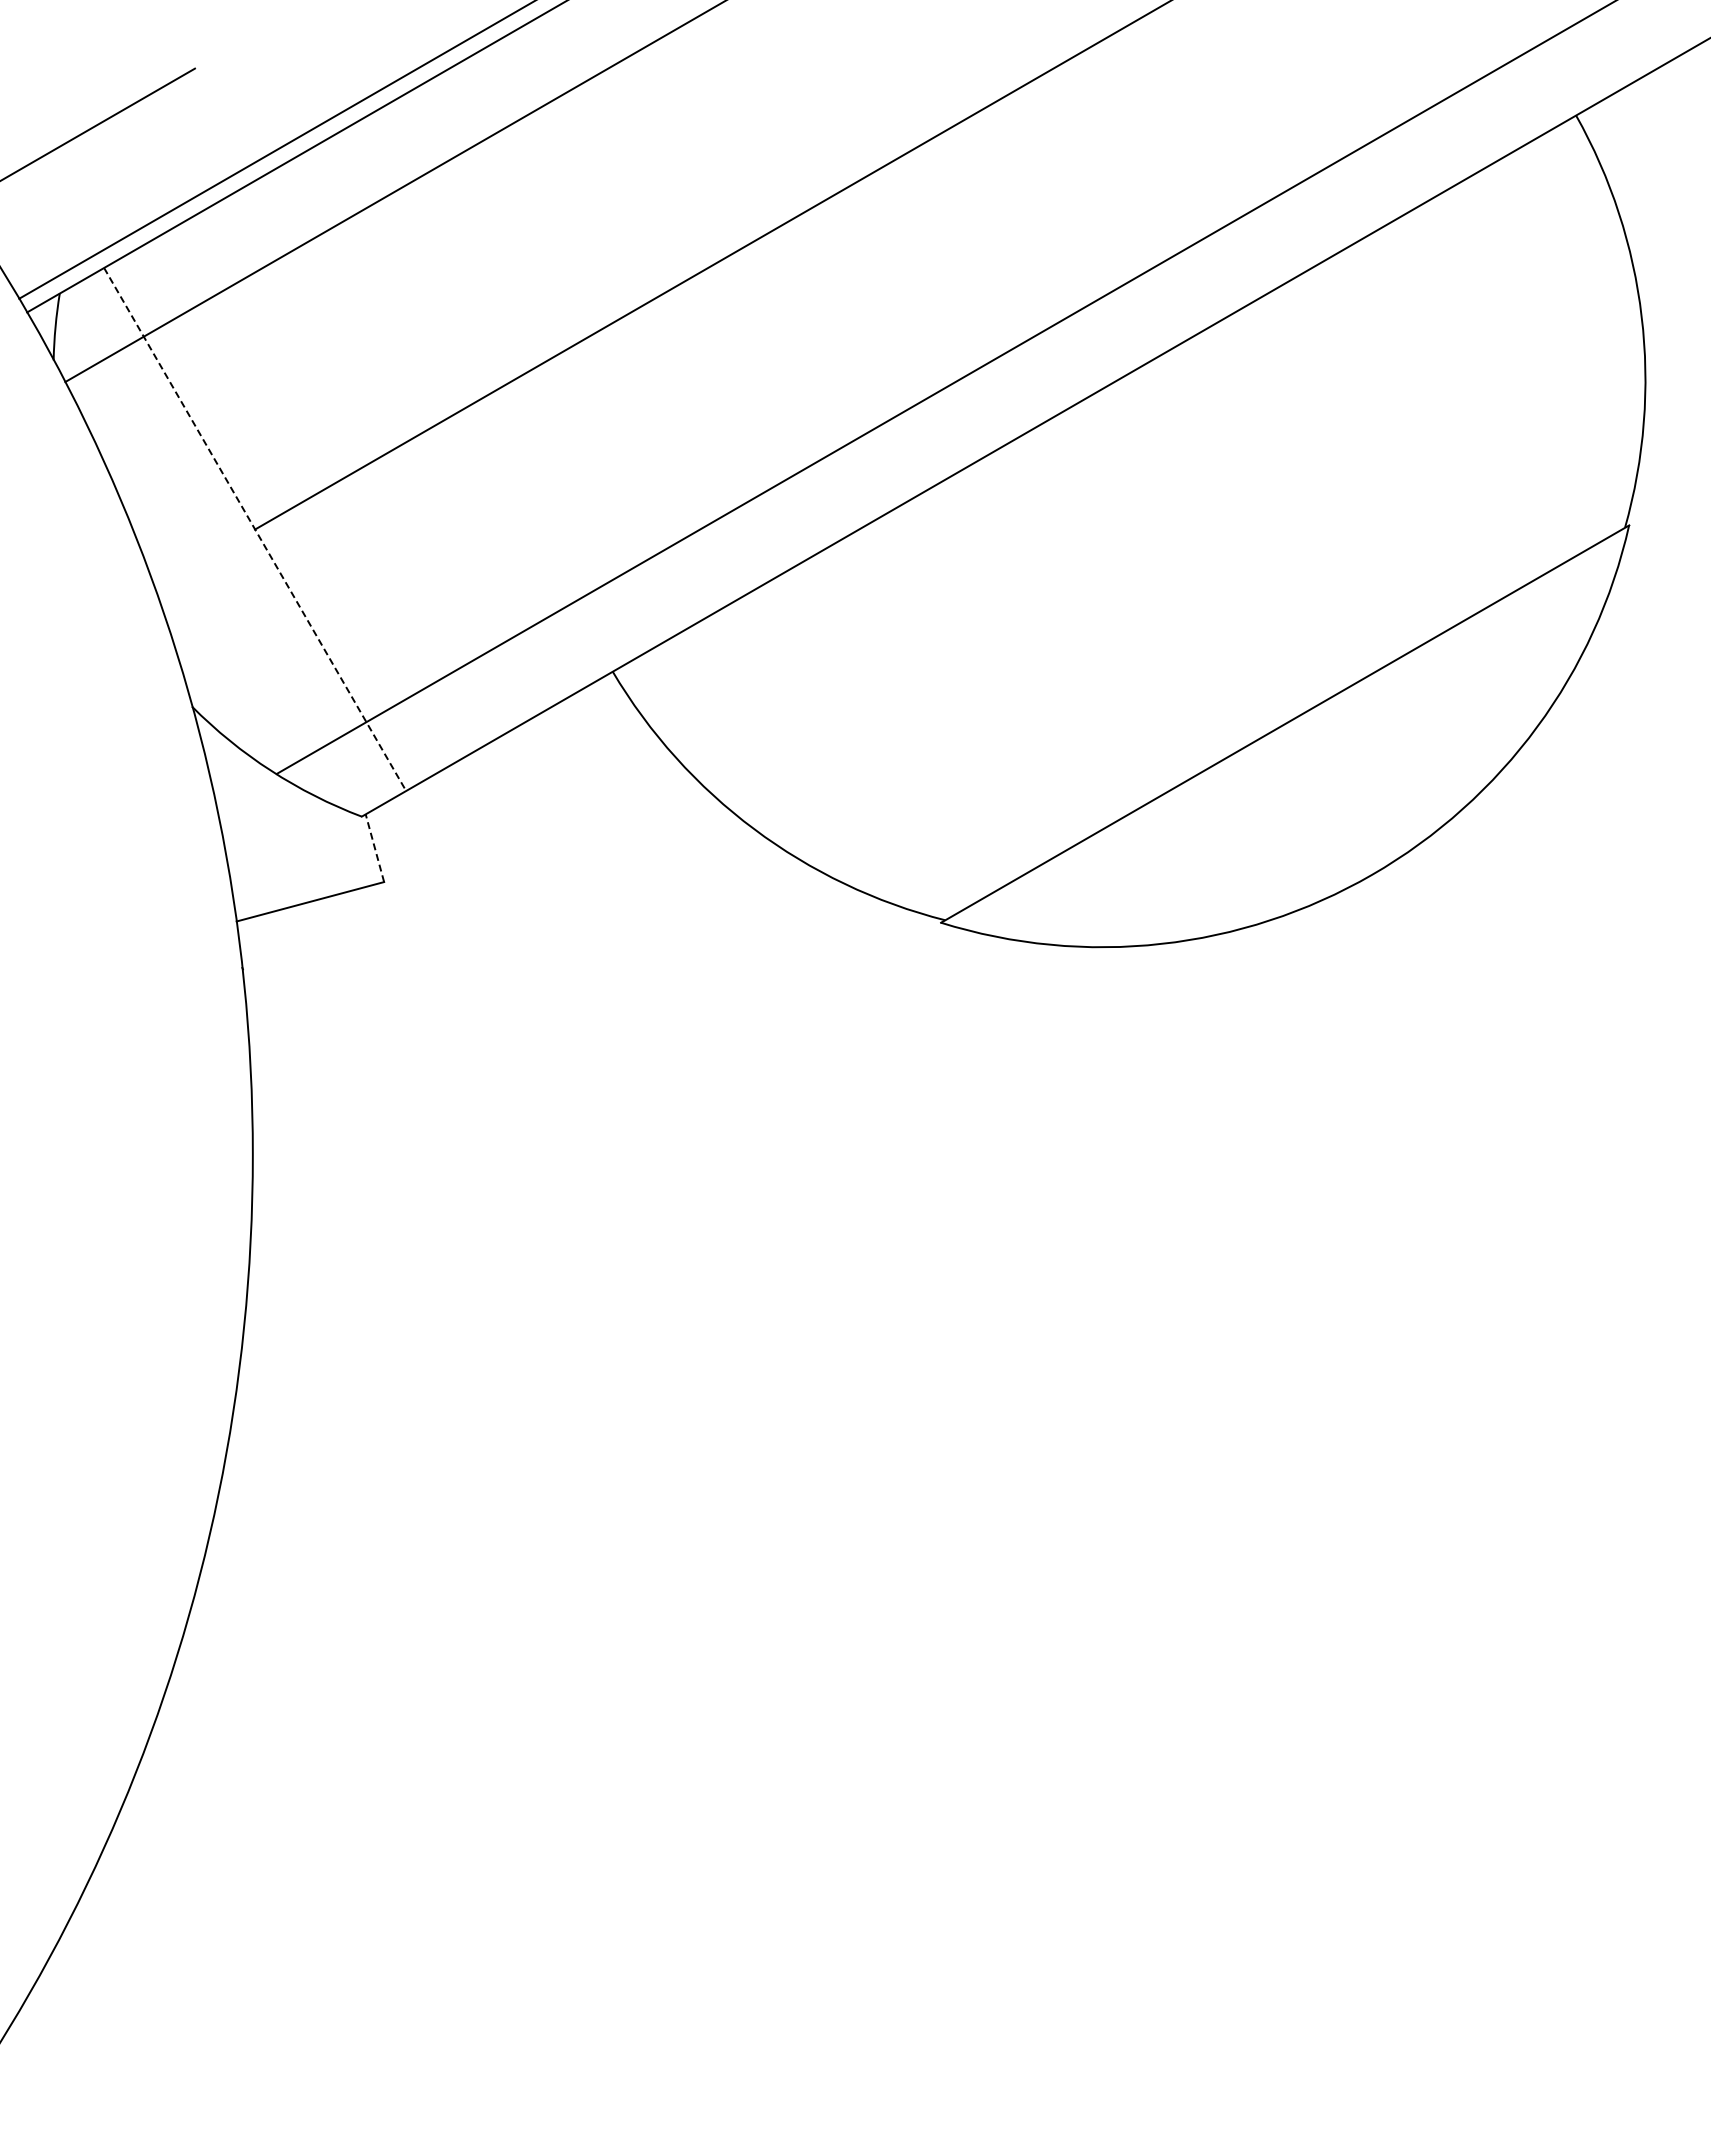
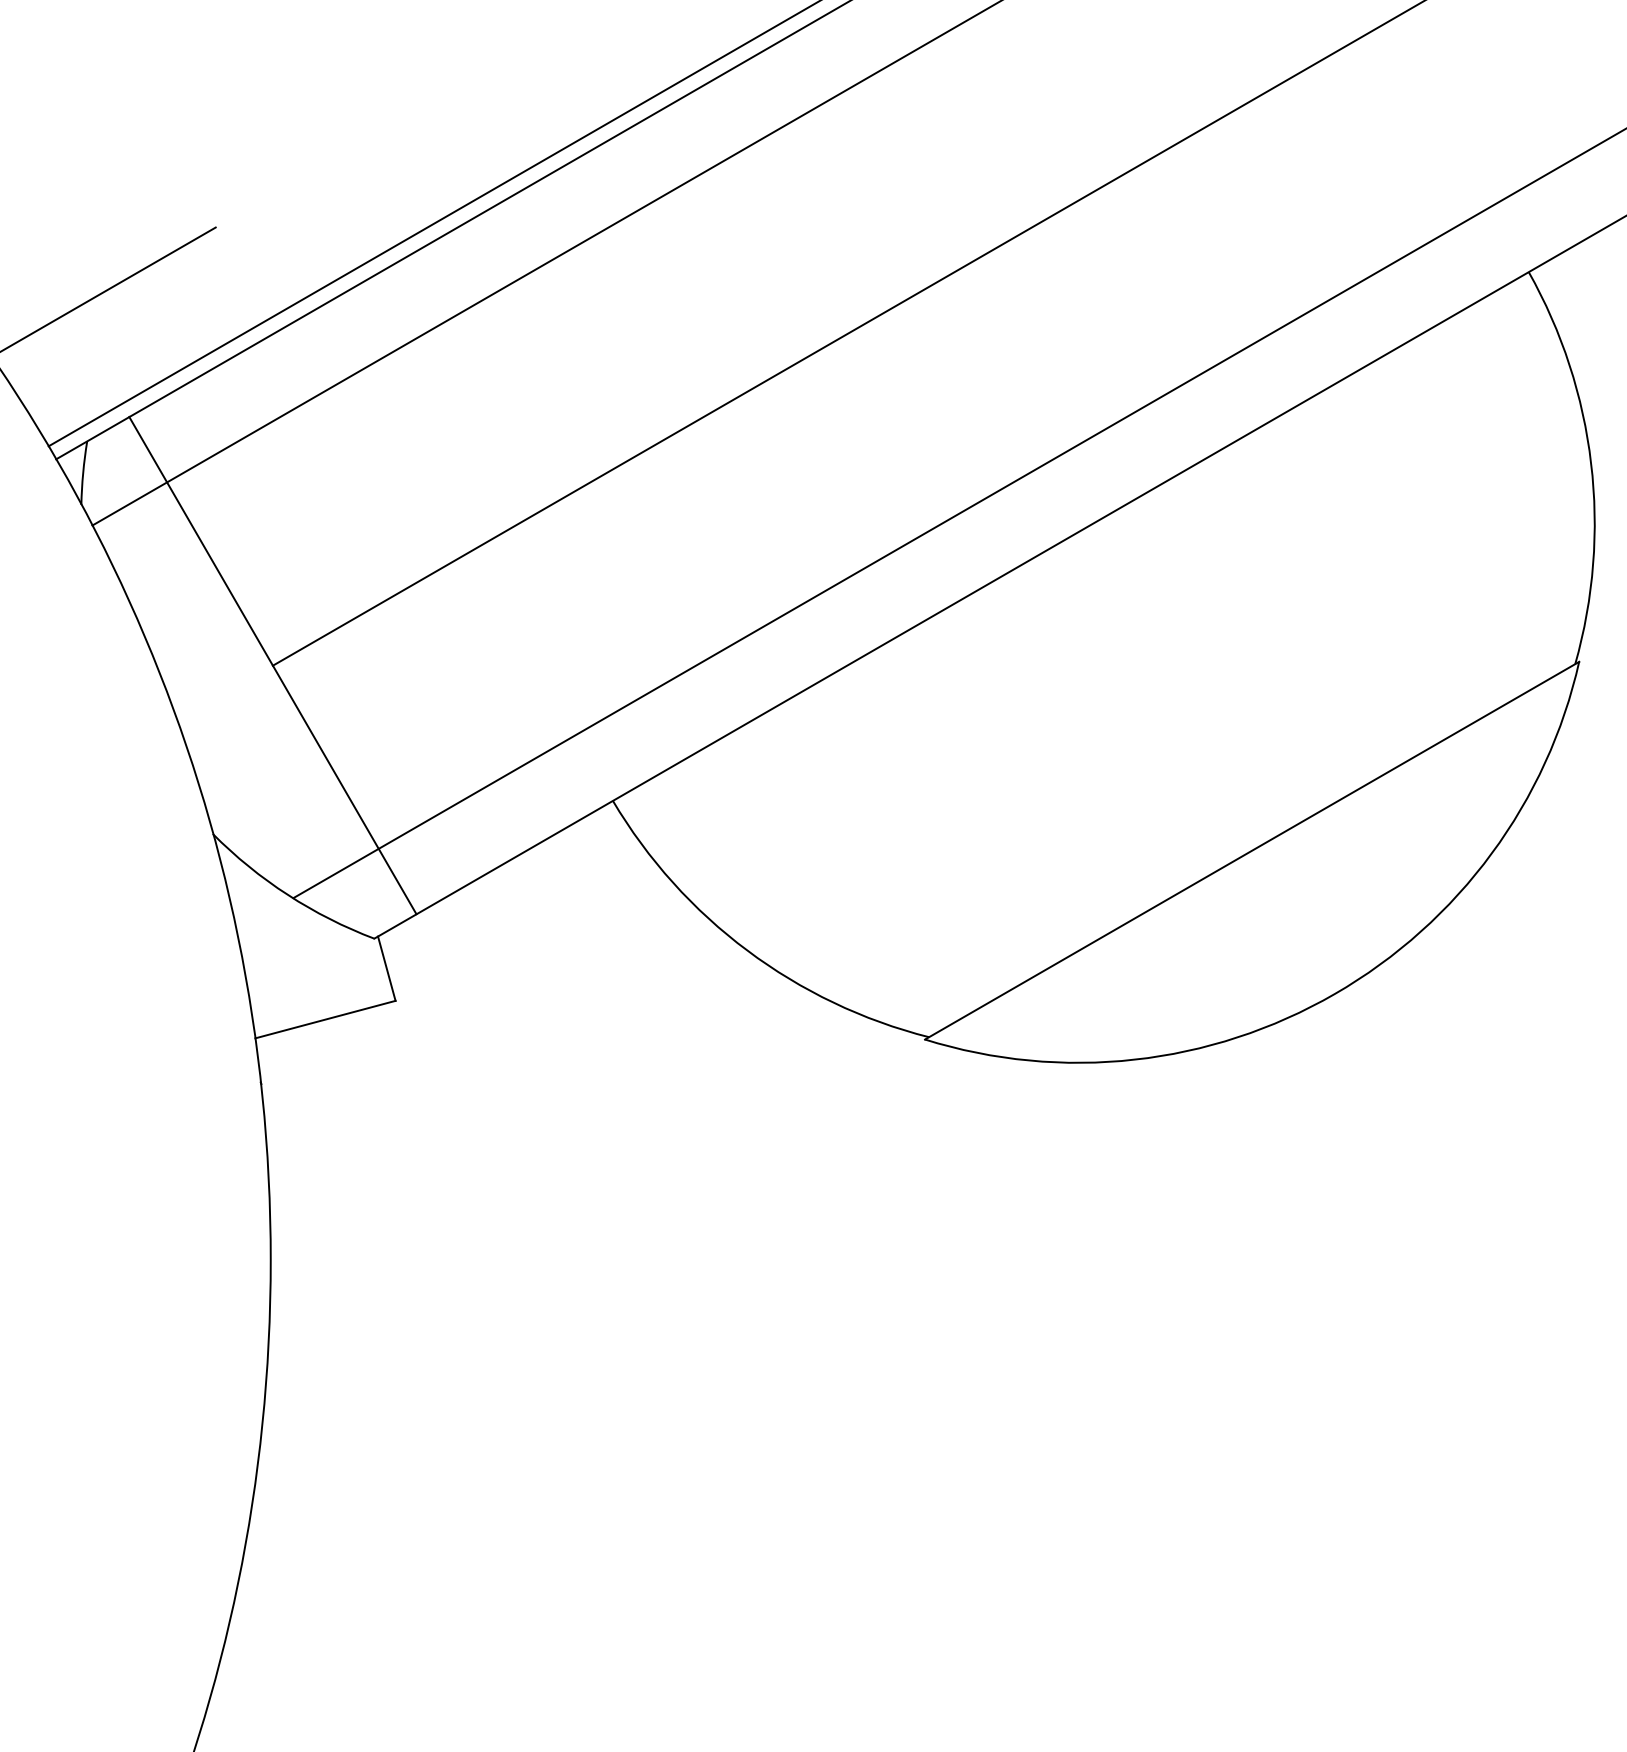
line: (255, 529) -> (273, 665), dashed -> solid
line: (374, 847) -> (386, 968), dashed -> solid

